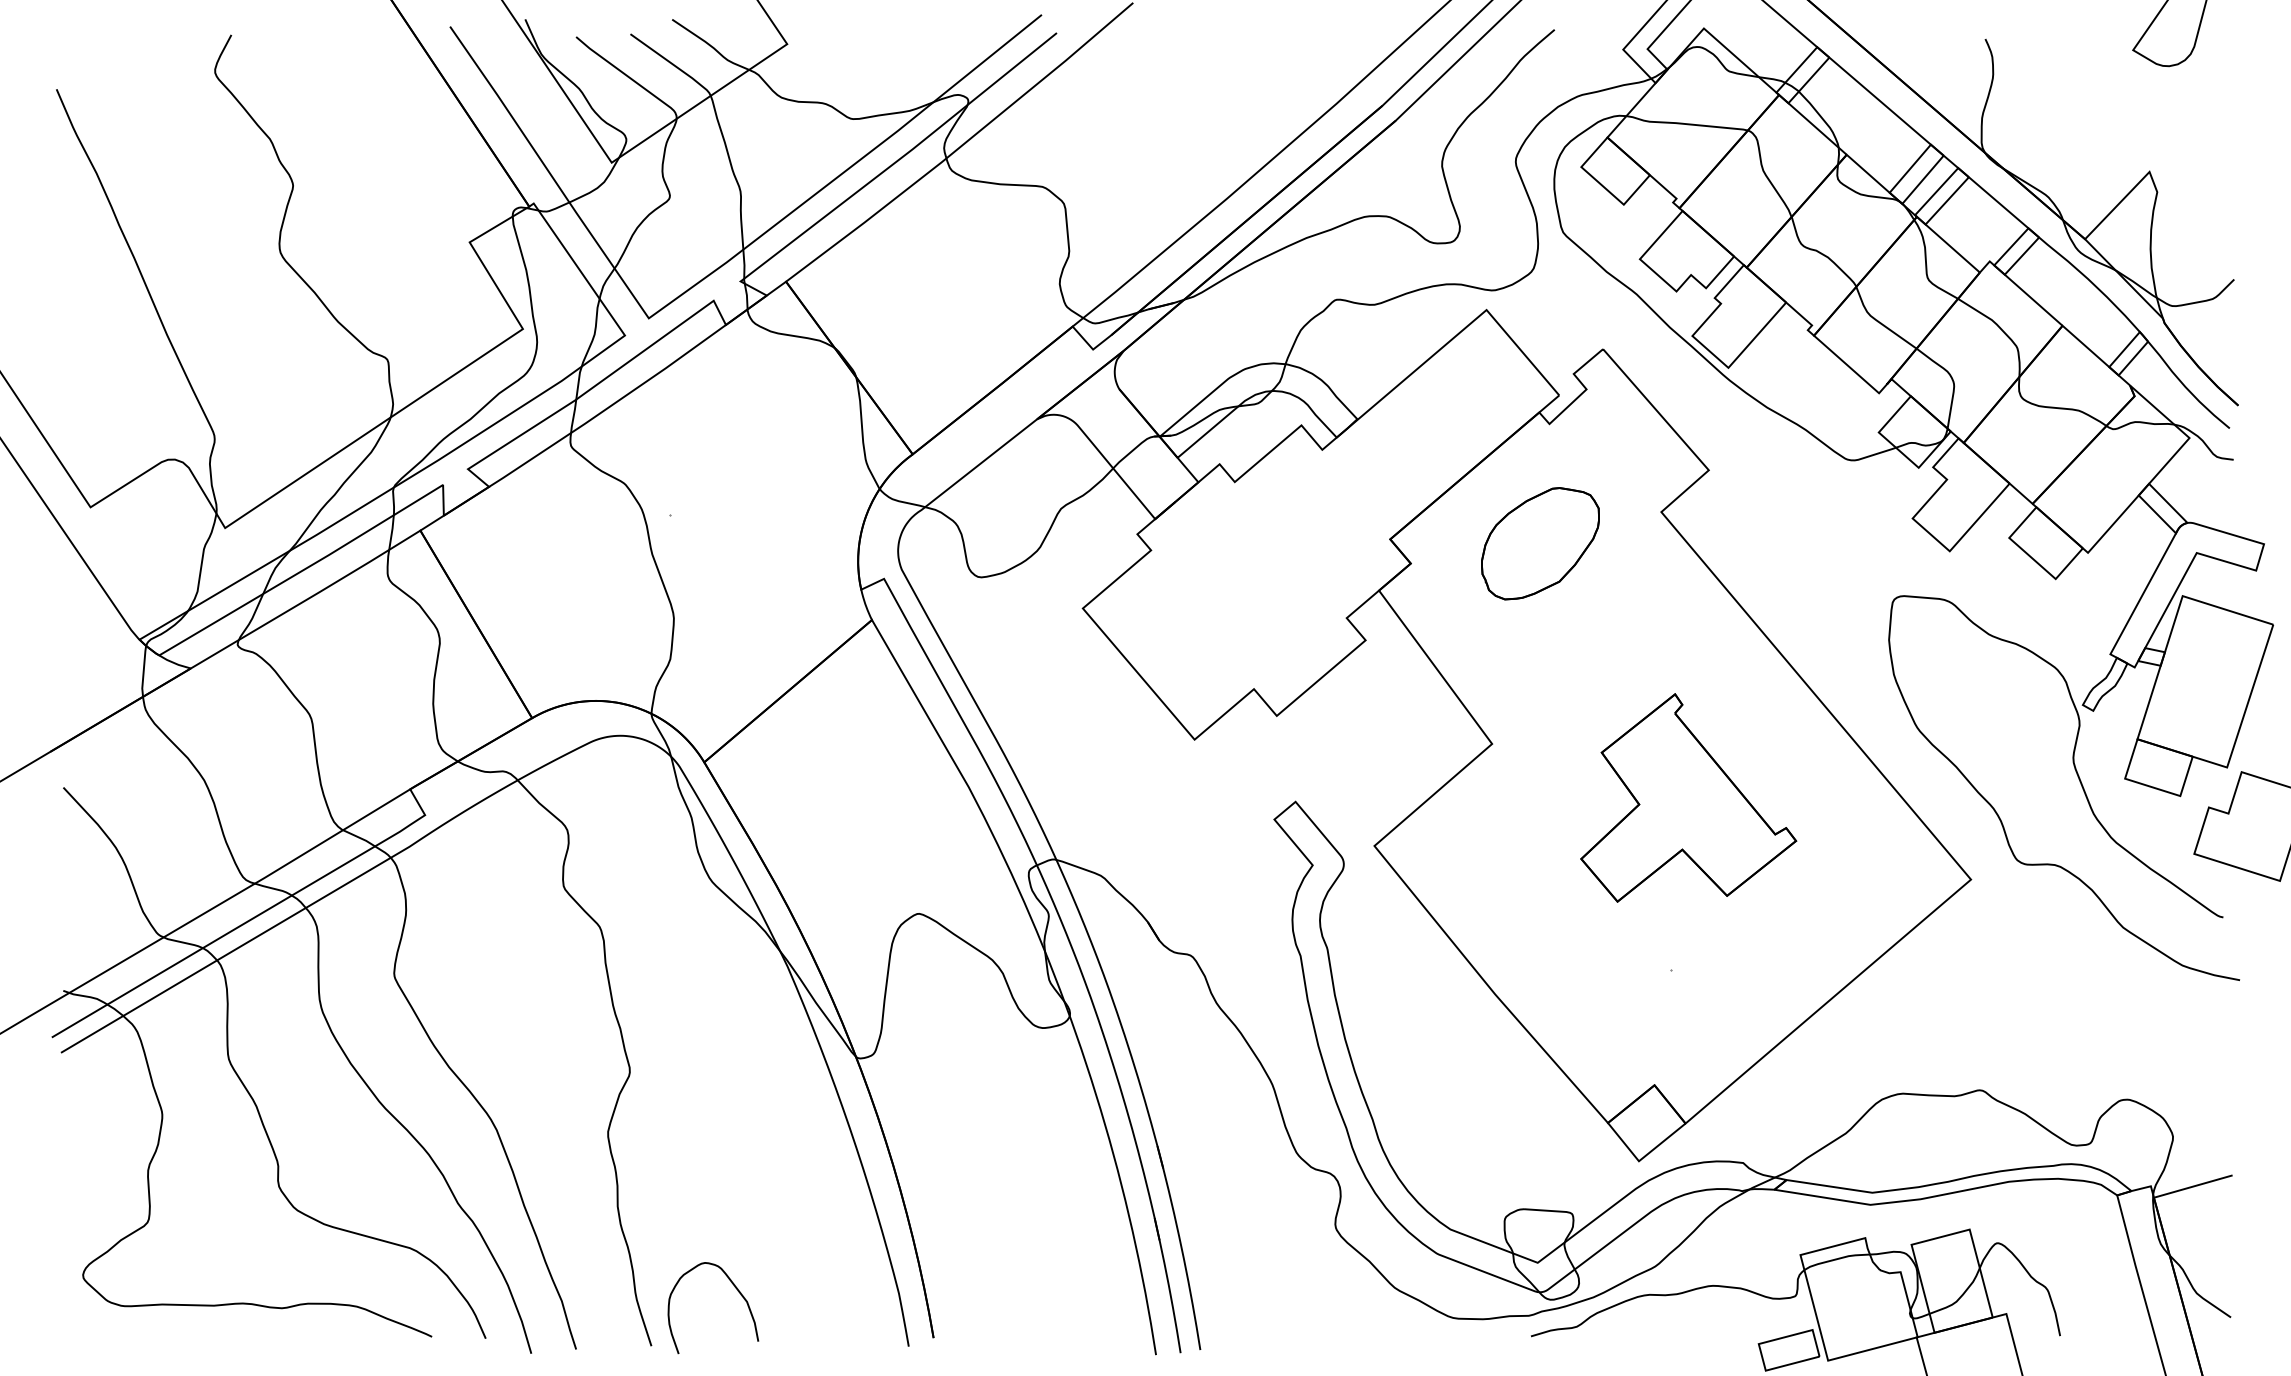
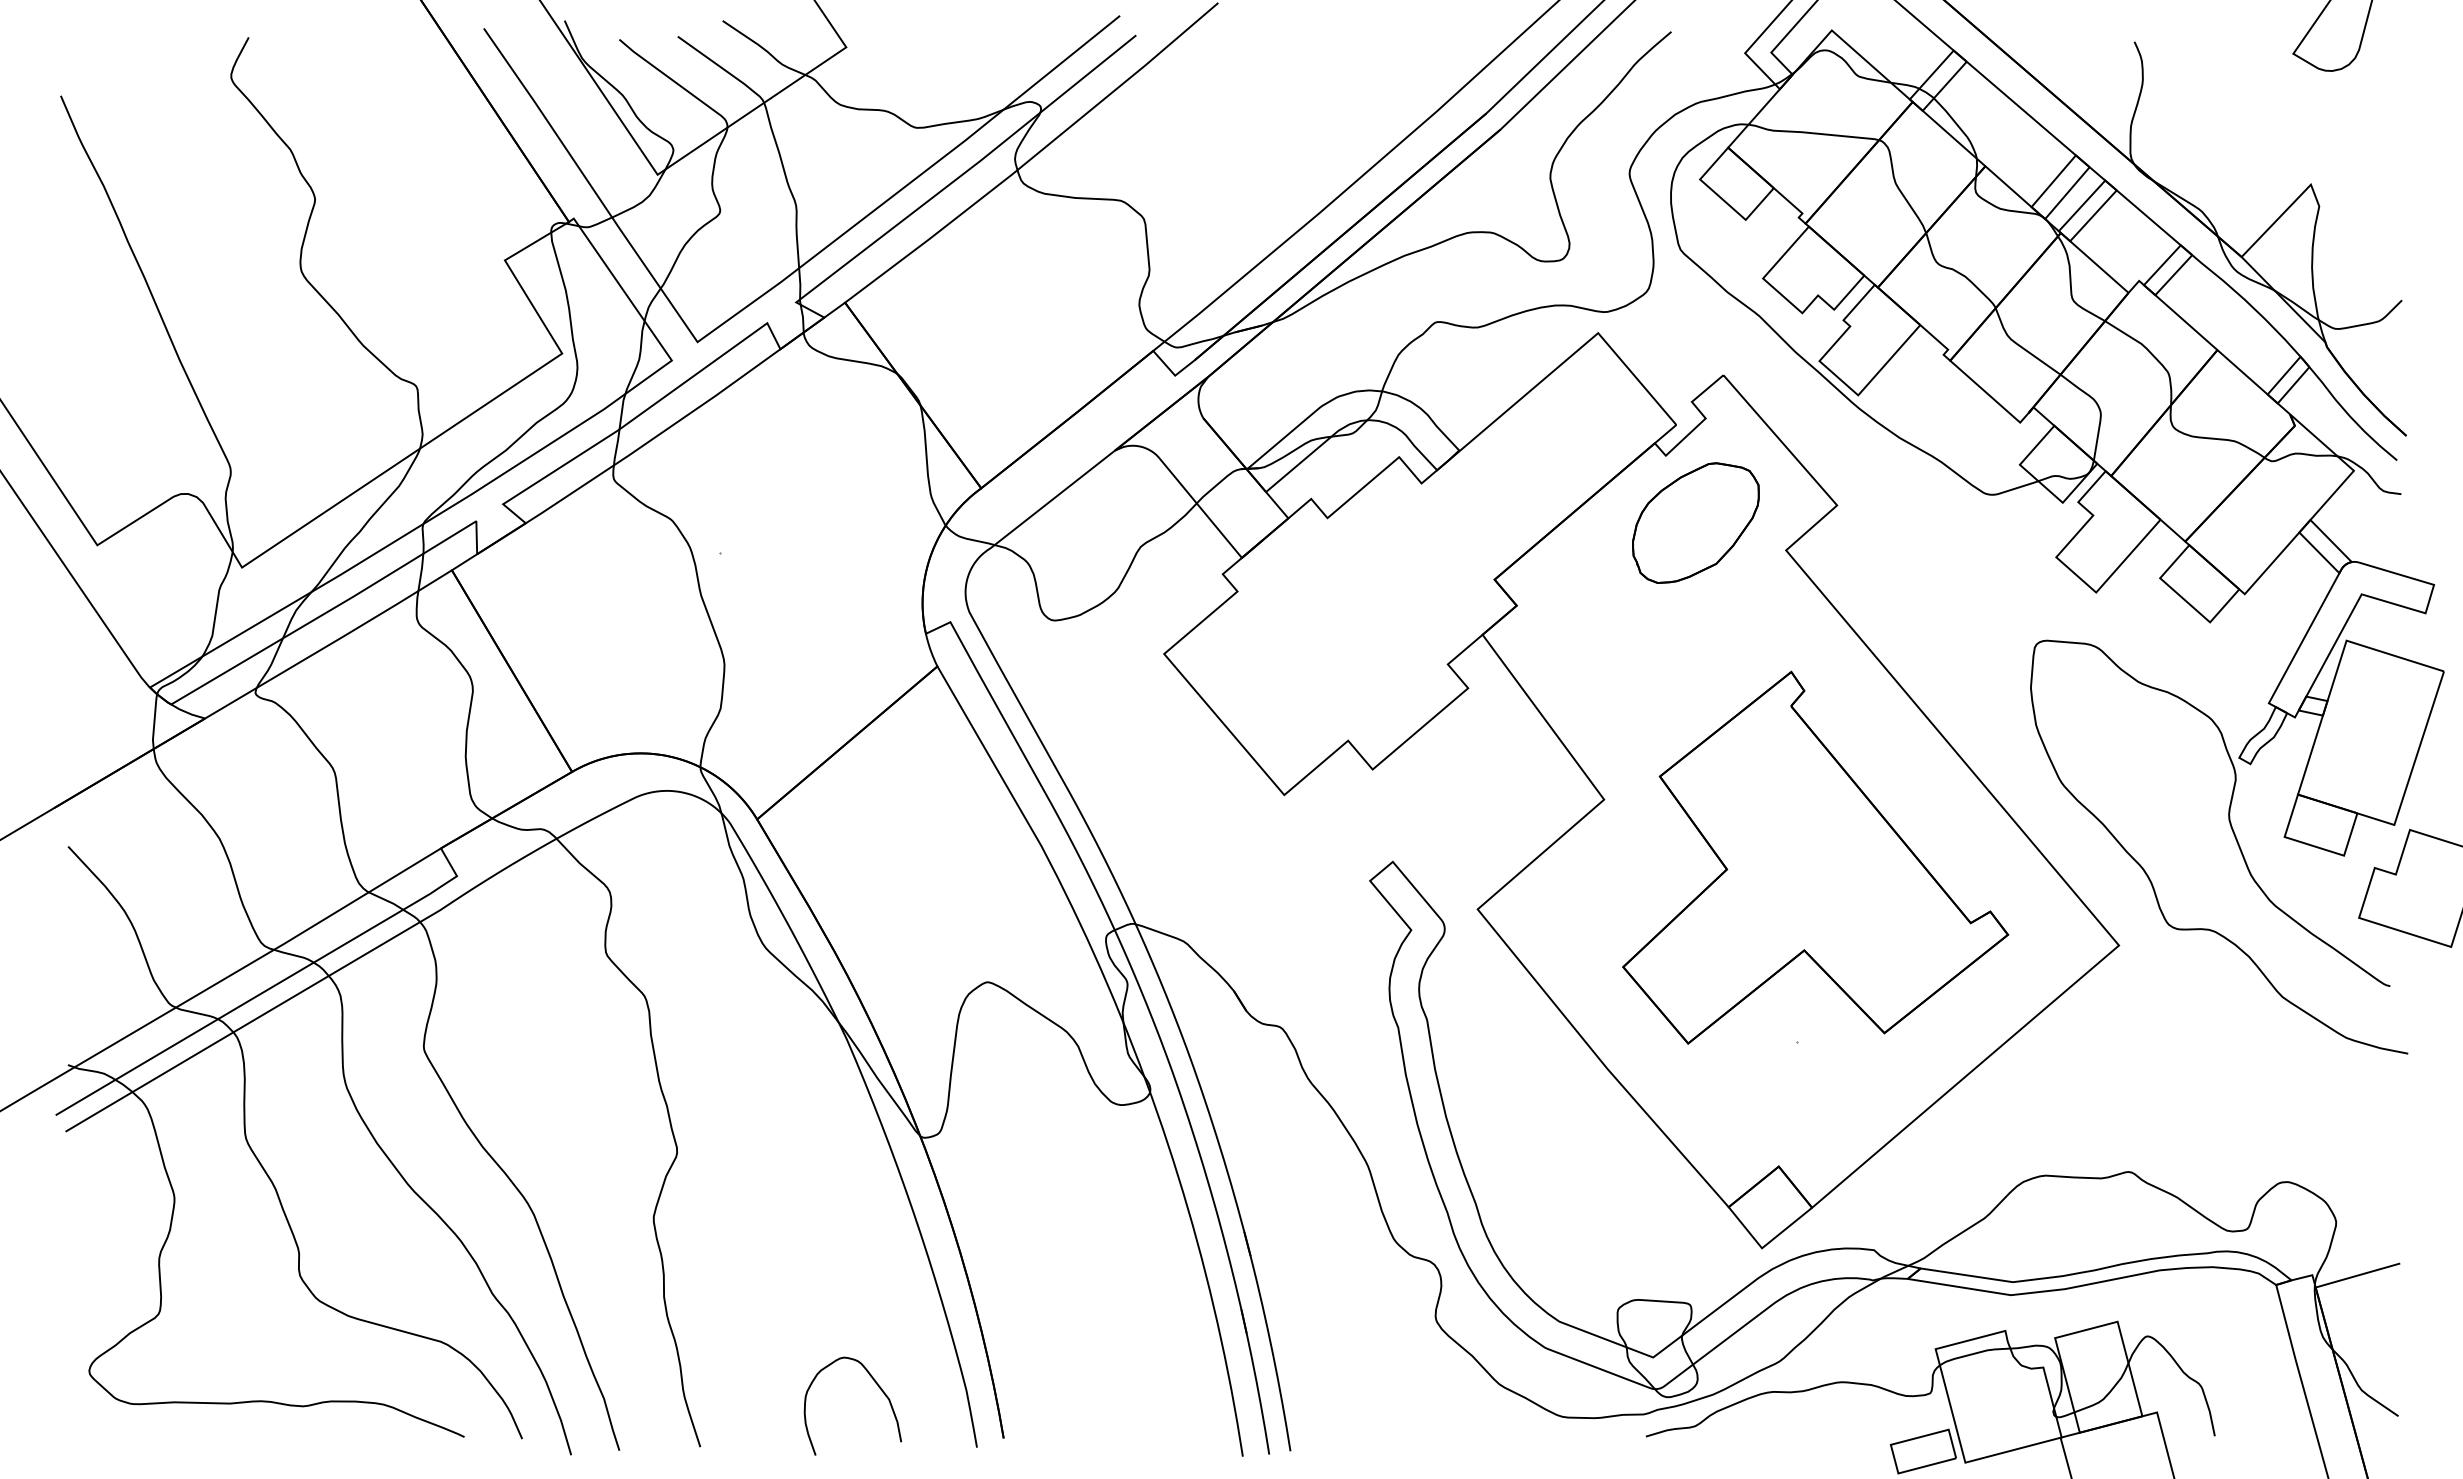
part: (1540, 543) -> (1695, 522), moved
part: (1688, 797) -> (1815, 857), size x1.67
curve: (737, 1291) -> (878, 1388), moved

